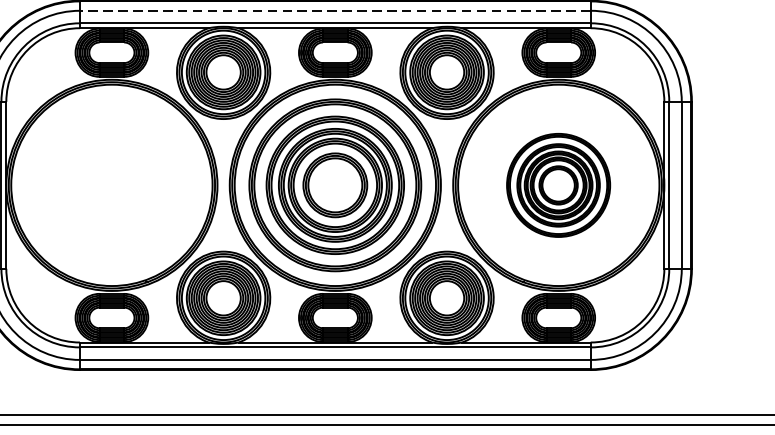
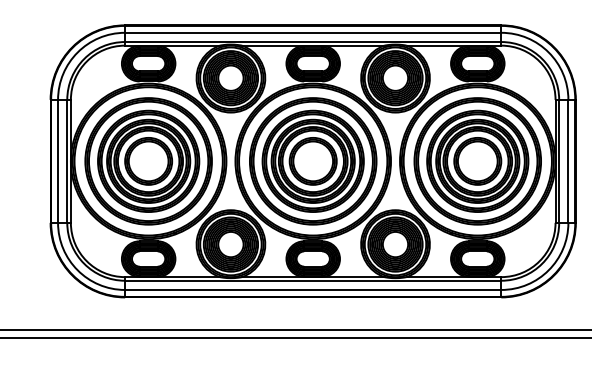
line: (334, 10) -> (312, 32), dashed -> solid
part: (111, 185) -> (148, 161), added
part: (558, 185) -> (477, 161), size x1.67

